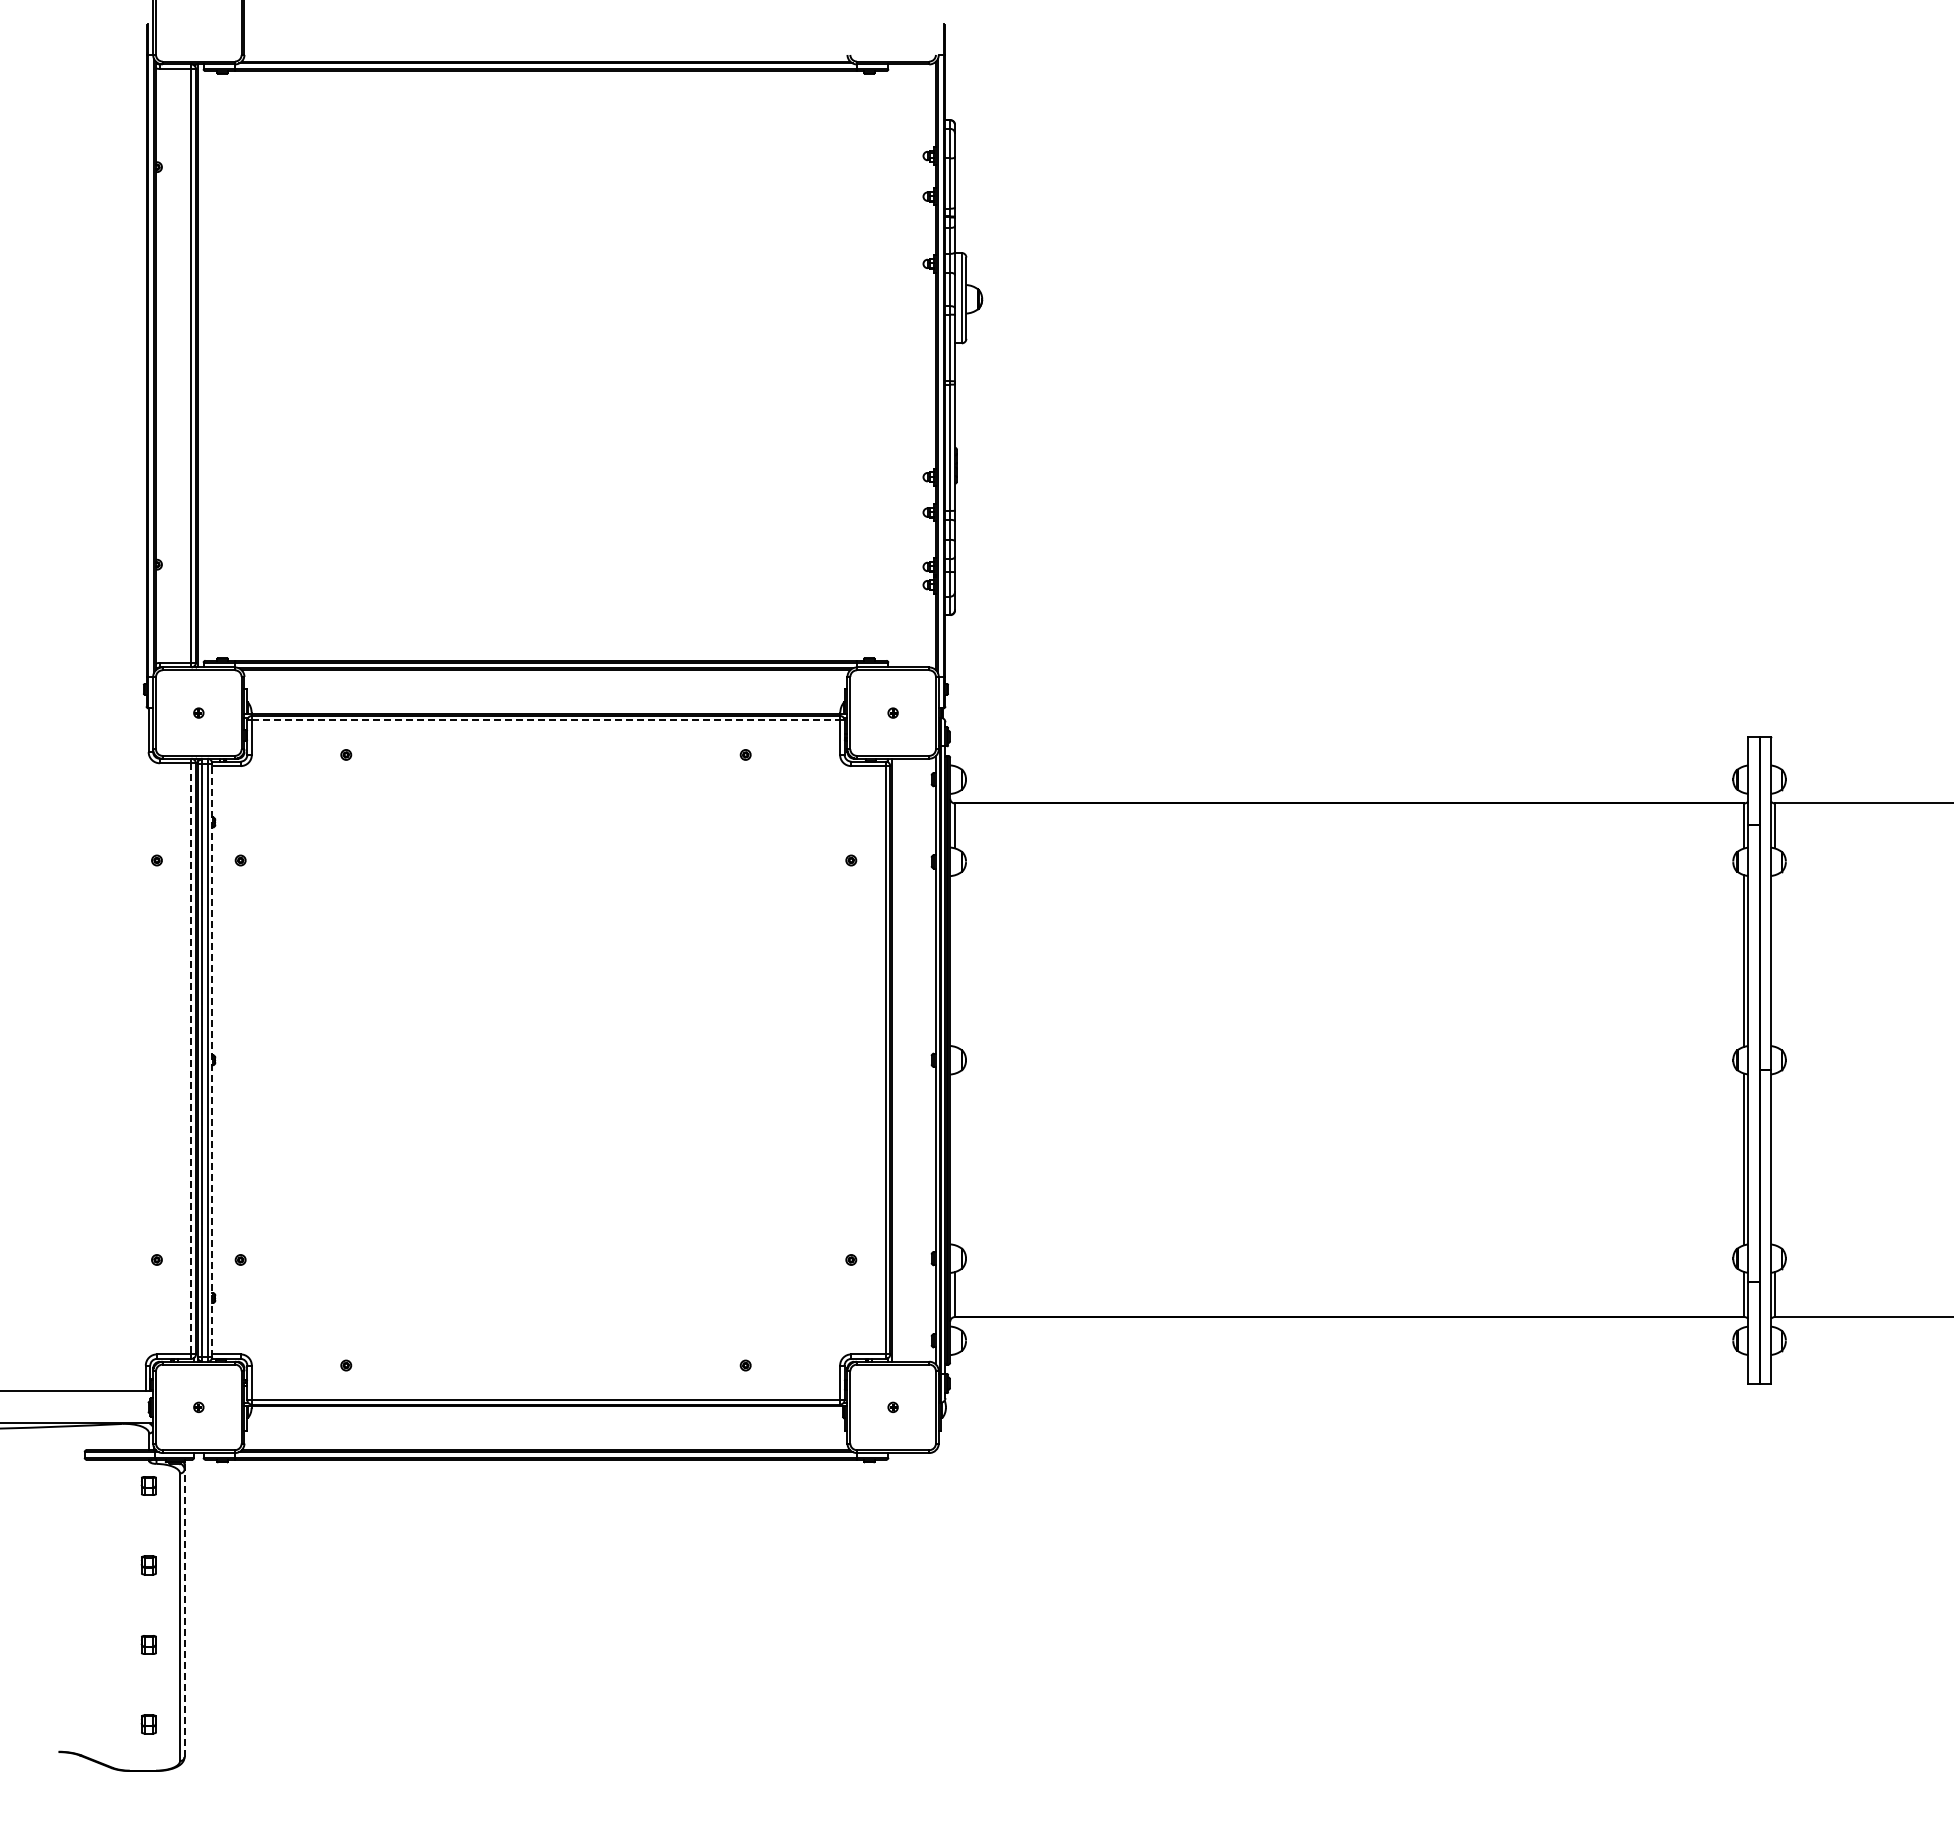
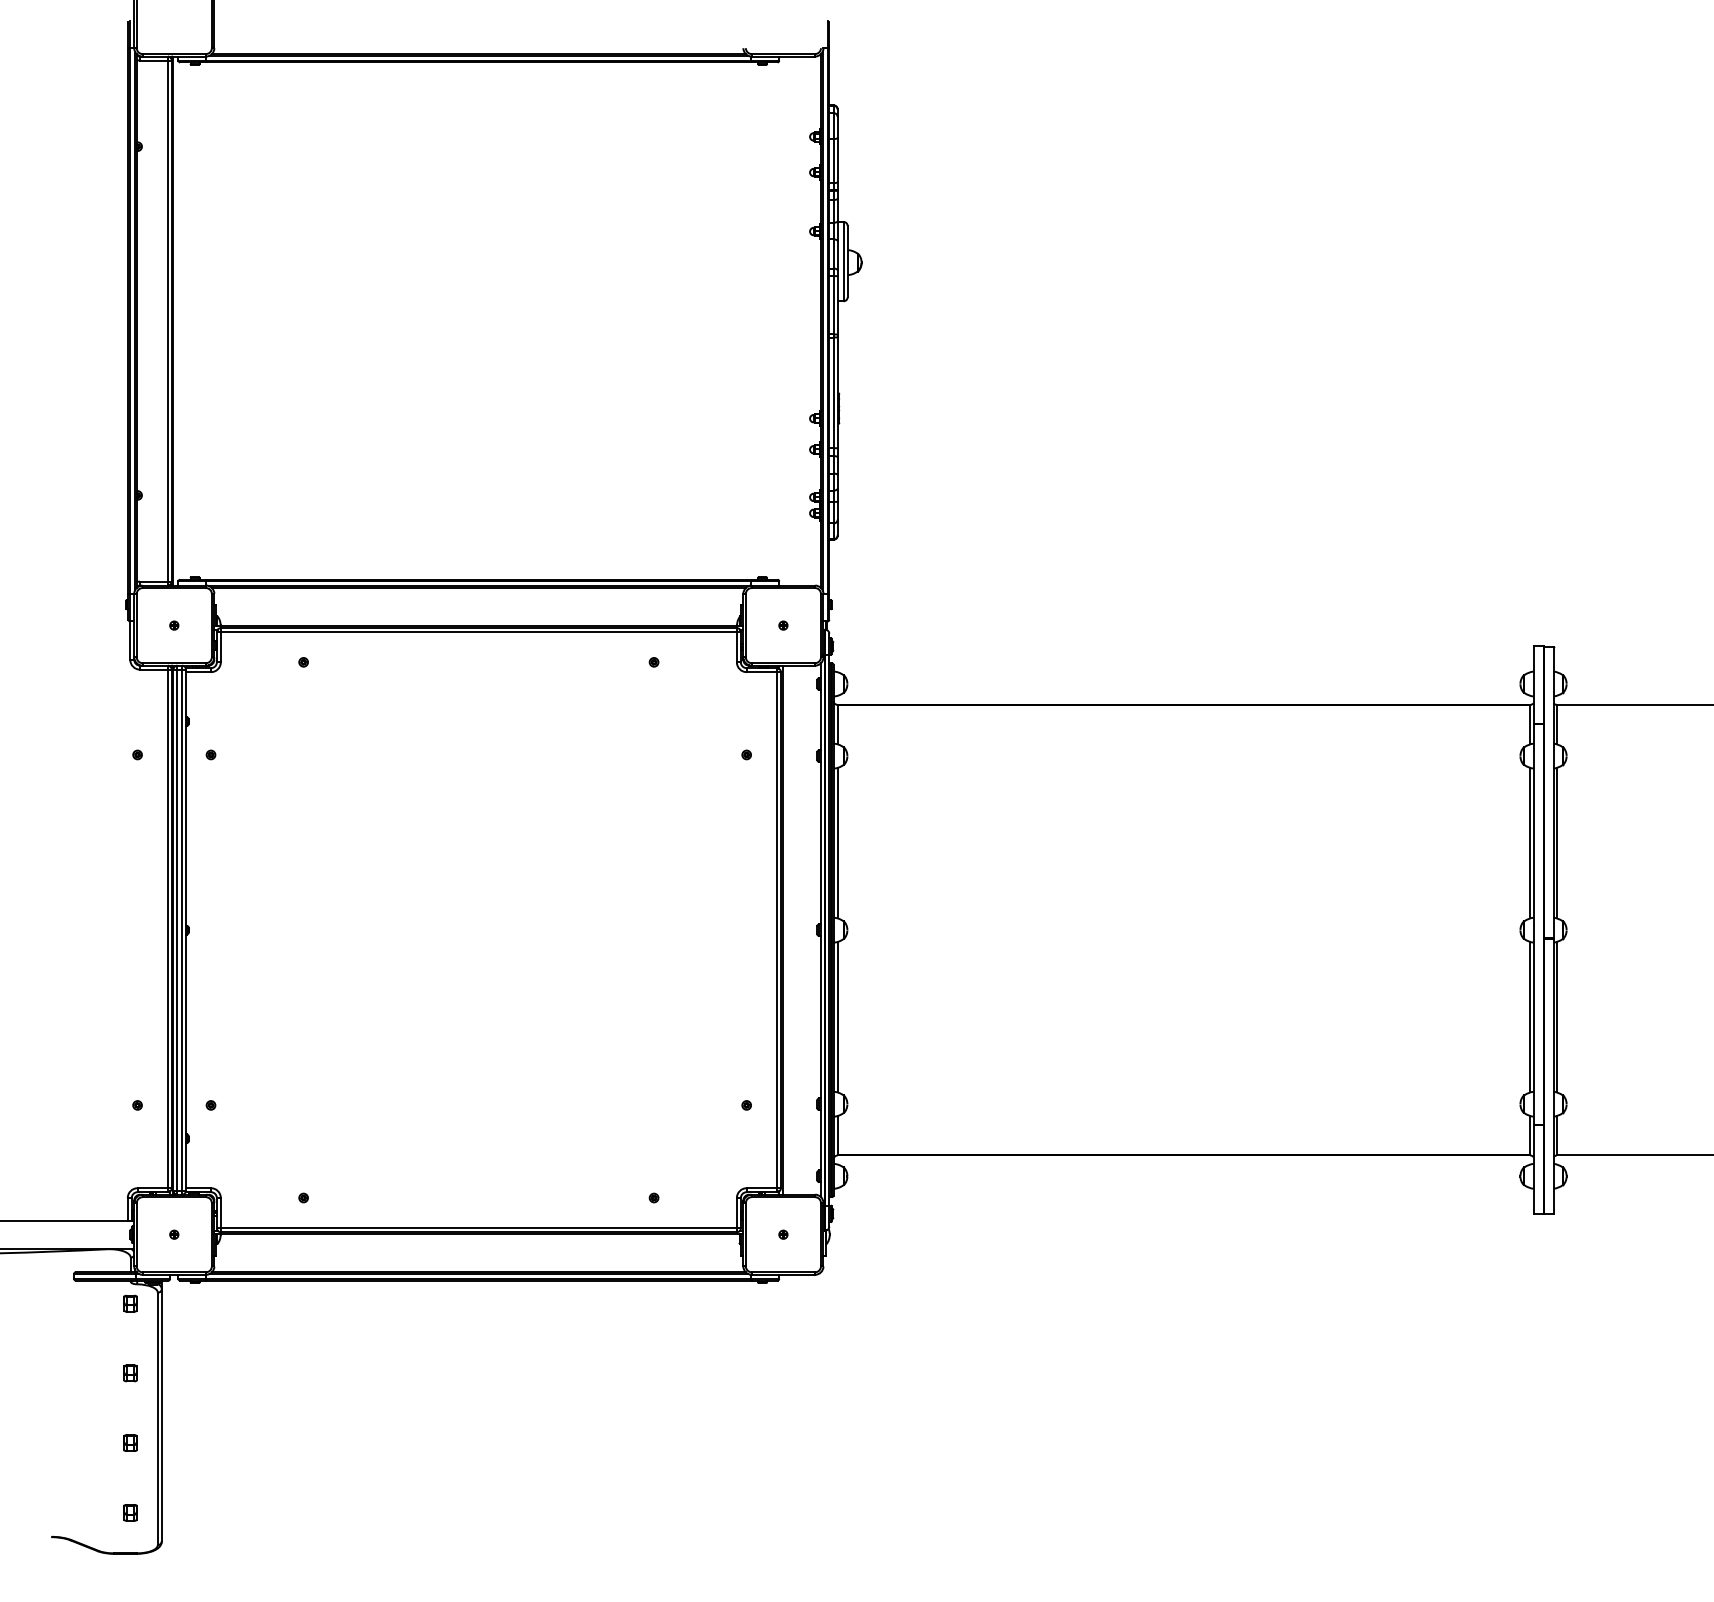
line: (546, 720) -> (479, 632), dashed -> solid
line: (954, 960) -> (837, 842), added
line: (1774, 960) -> (1556, 842), added
line: (191, 1058) -> (167, 928), dashed -> solid
line: (212, 1060) -> (186, 930), dashed -> solid
line: (954, 1159) -> (837, 1017), added
line: (1774, 1159) -> (1556, 1017), added
line: (184, 1613) -> (161, 1415), dashed -> solid

